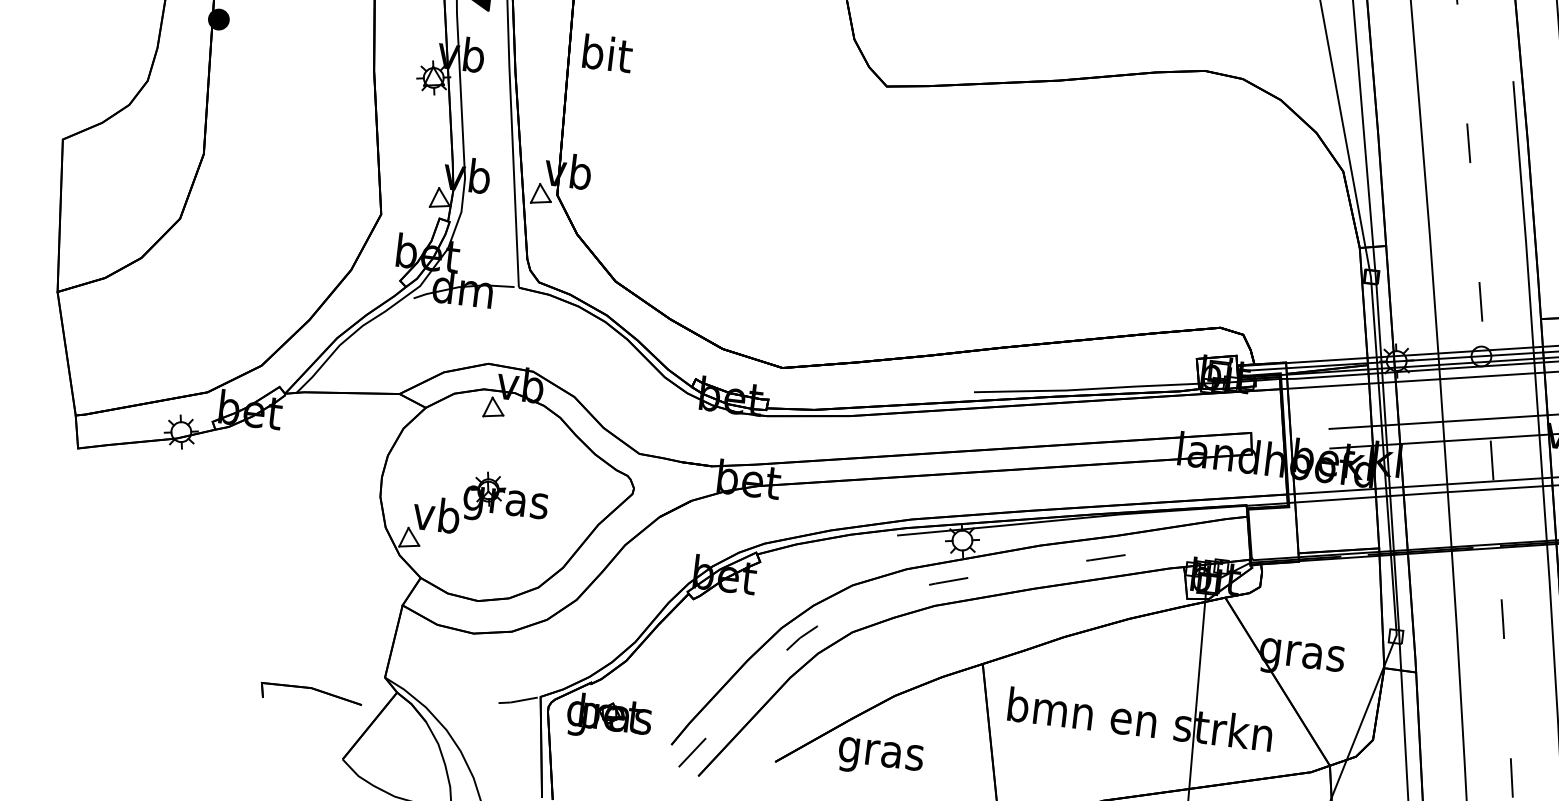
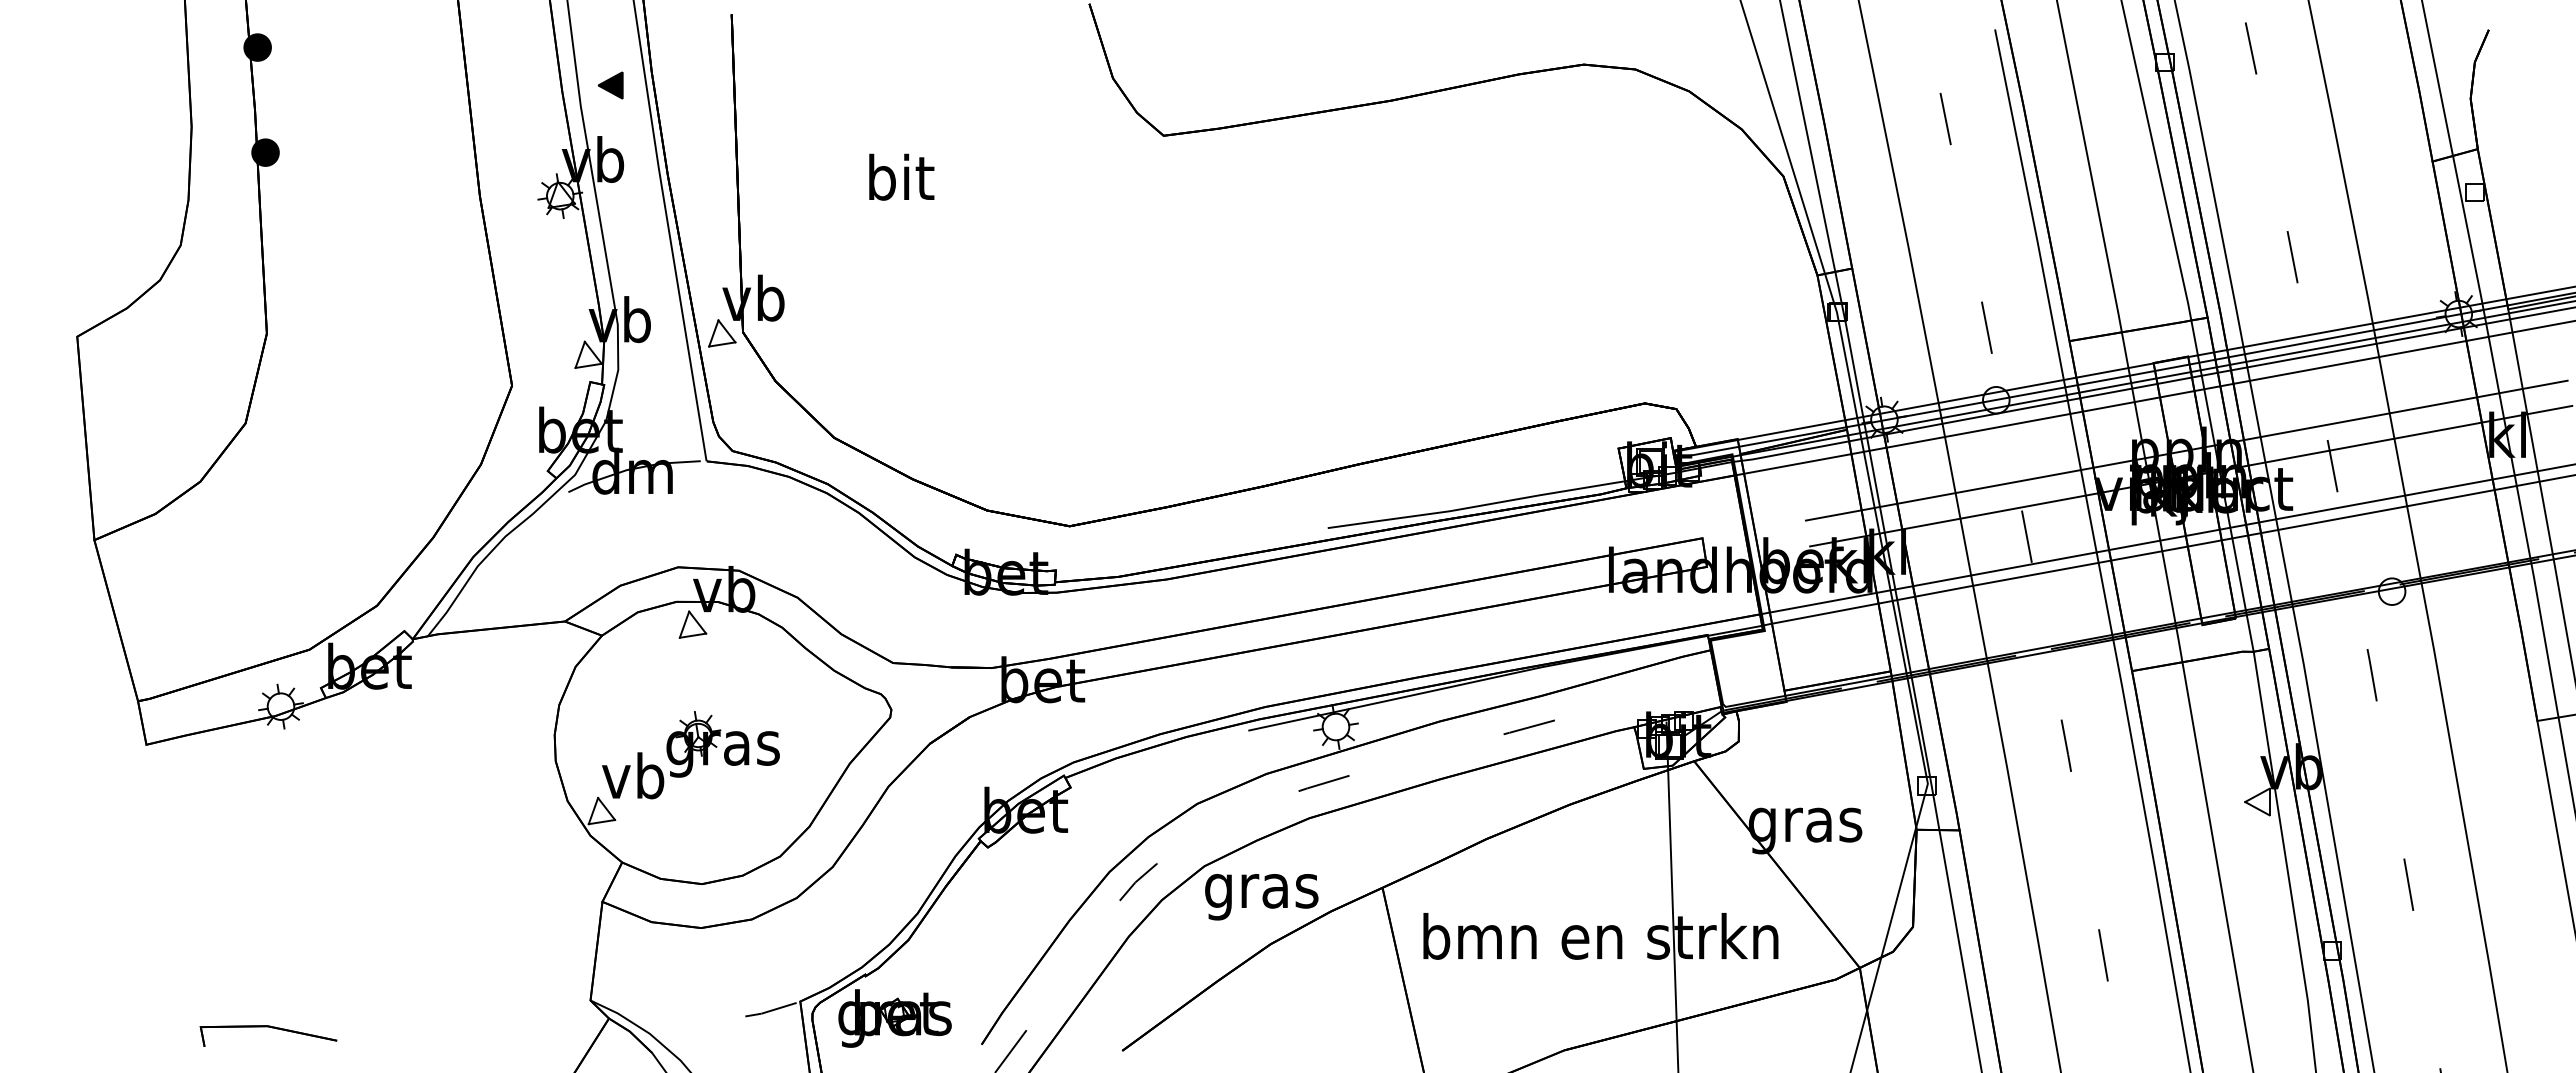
text: (607, 53) -> (901, 176), moved
part: (312, 689) -> (268, 1027), moved
text: (880, 758) -> (1261, 897), moved

